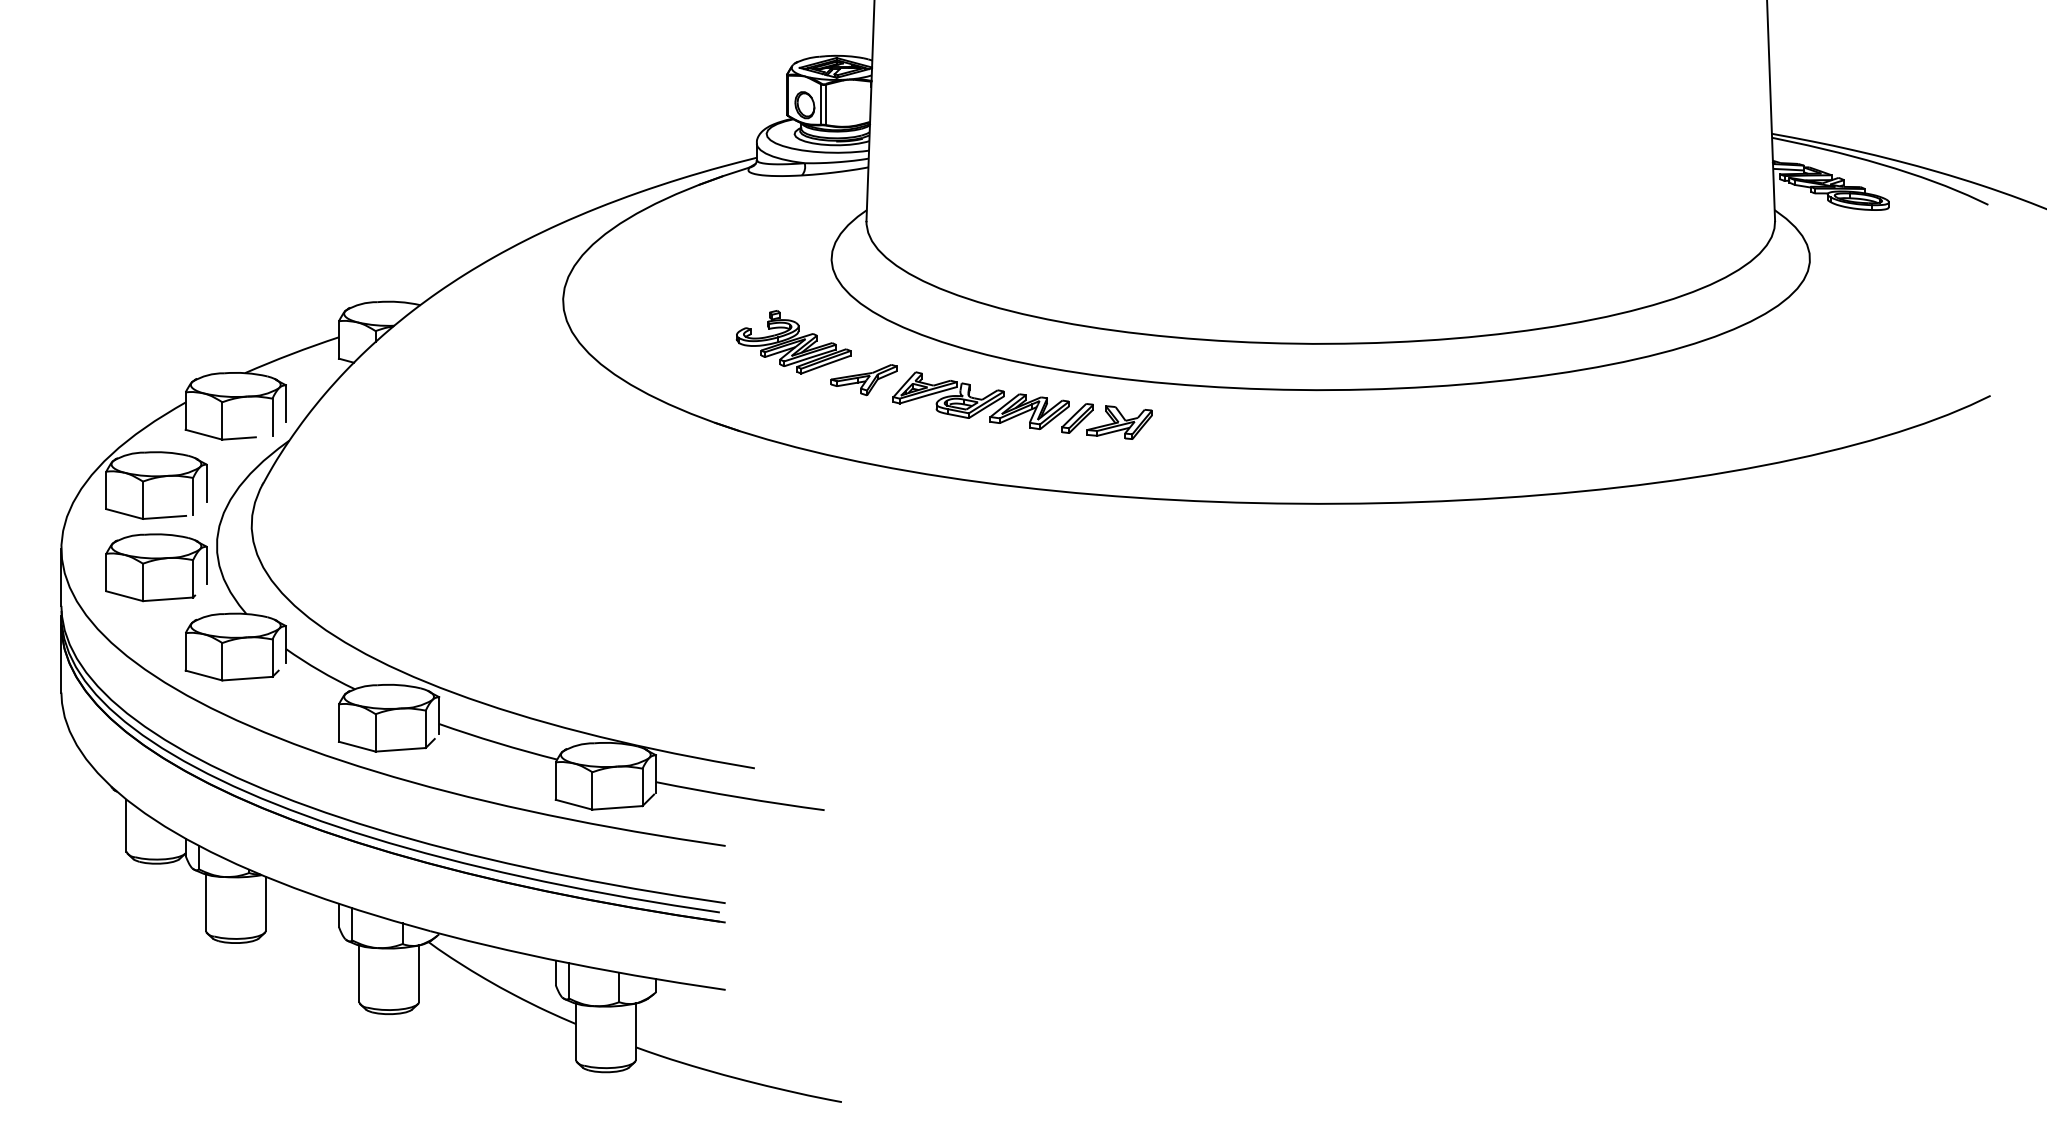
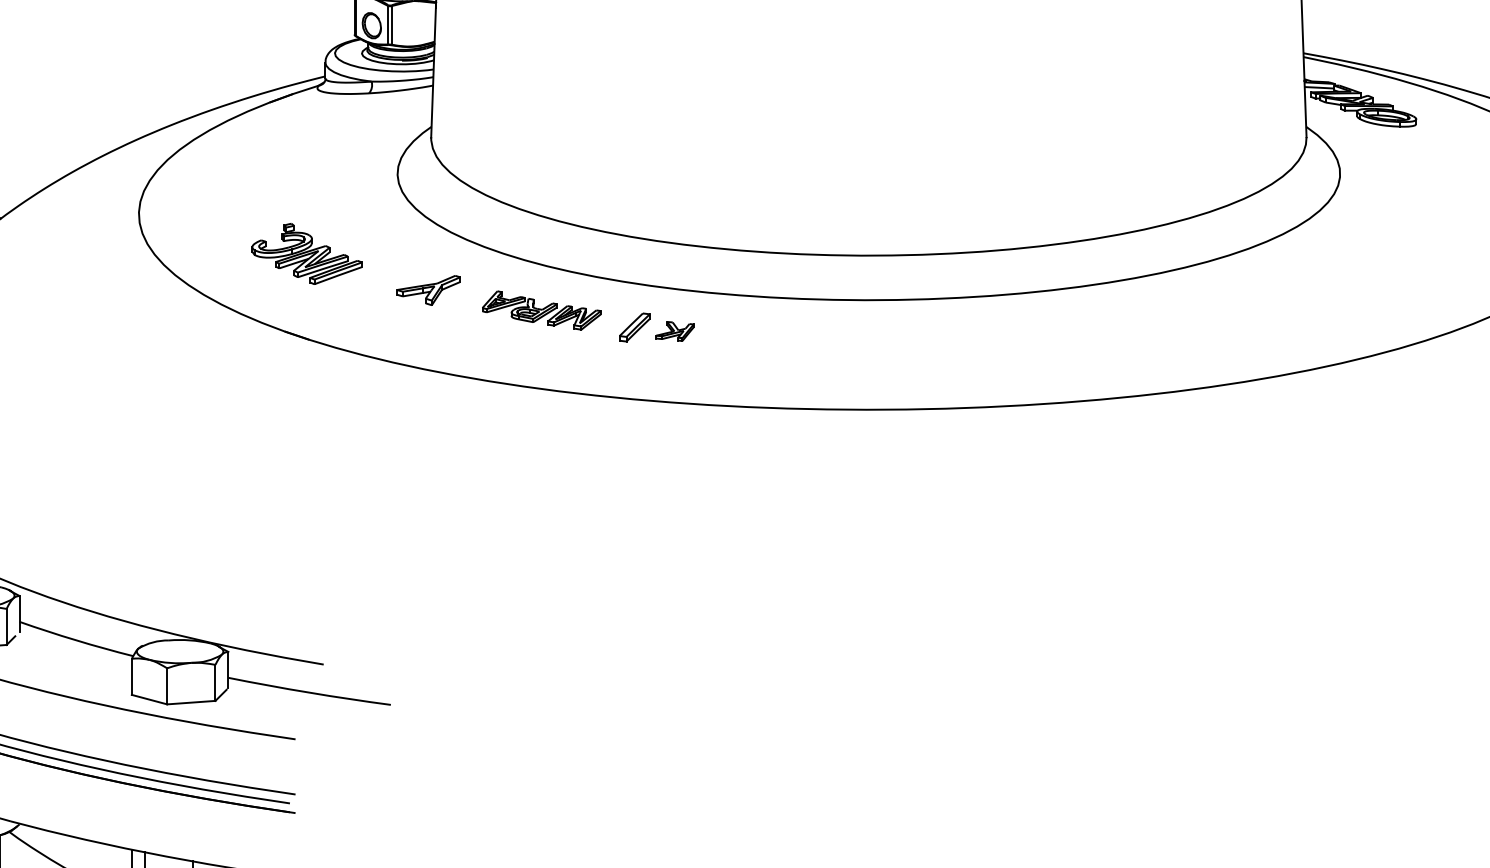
part: (793, 342) -> (306, 254), moved
part: (980, 400) -> (541, 310), size x0.7
part: (1119, 422) -> (674, 331), size x0.6

